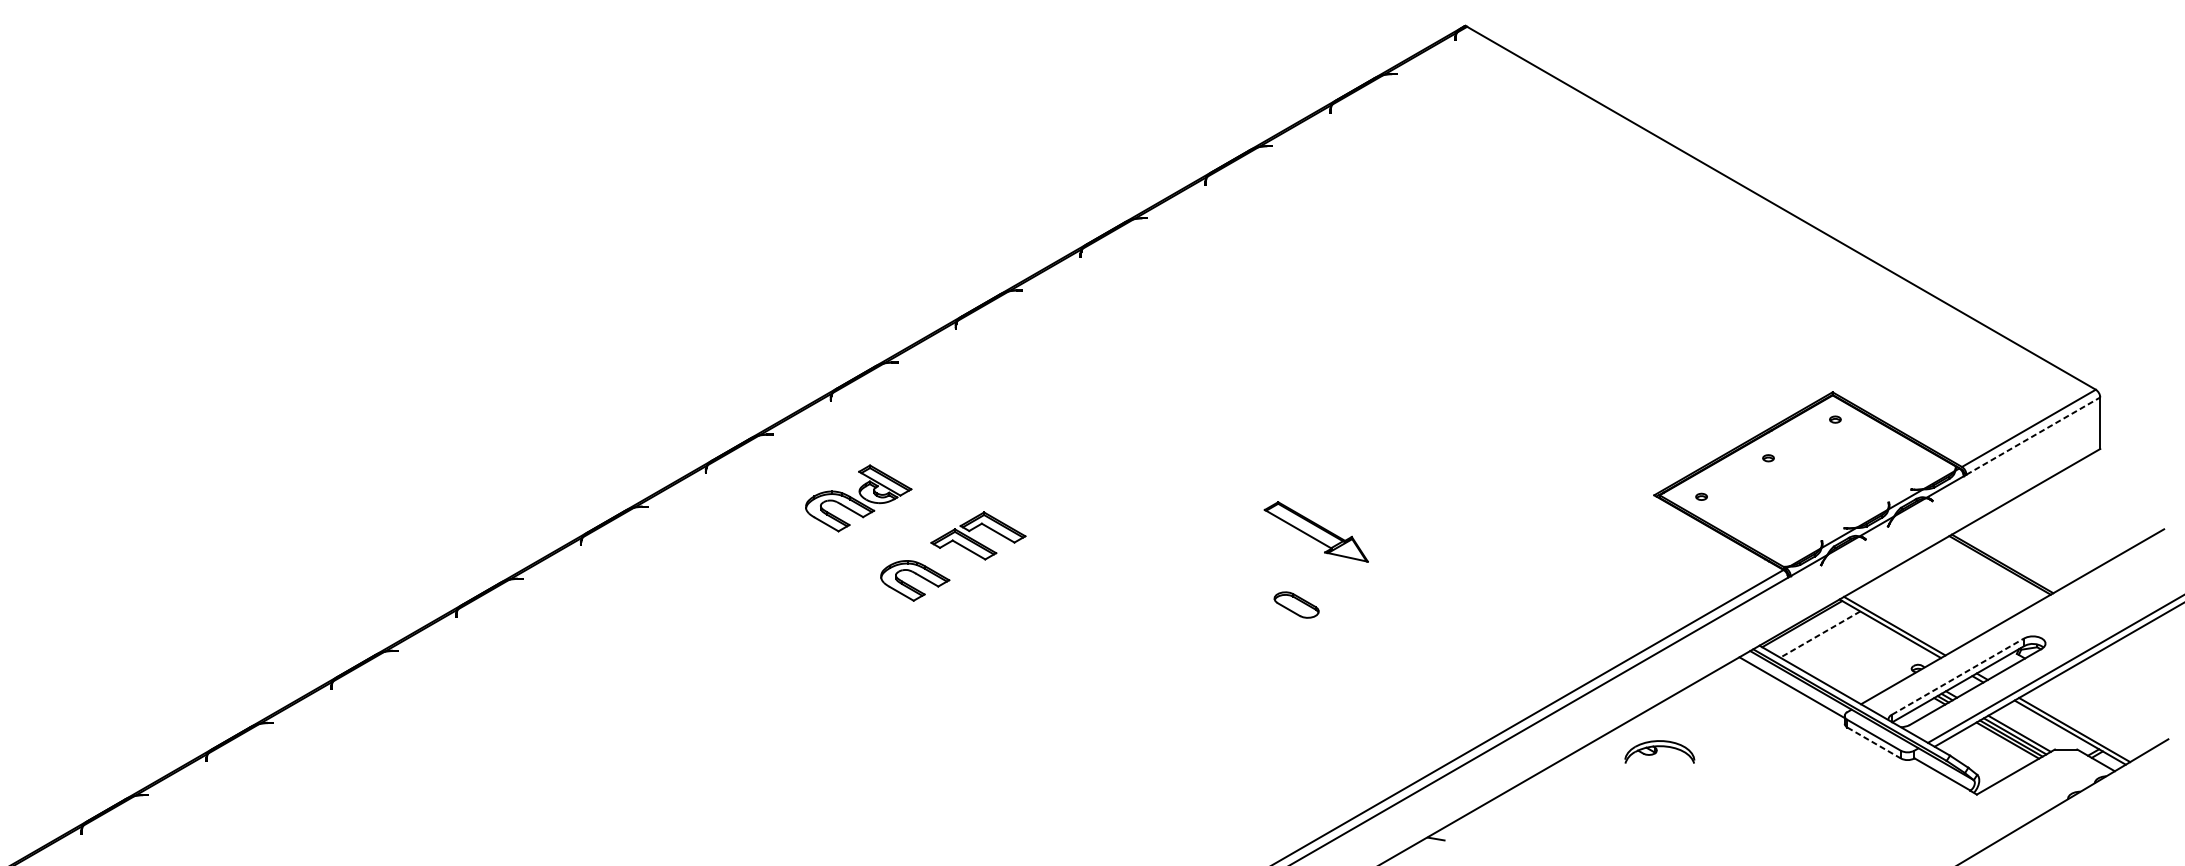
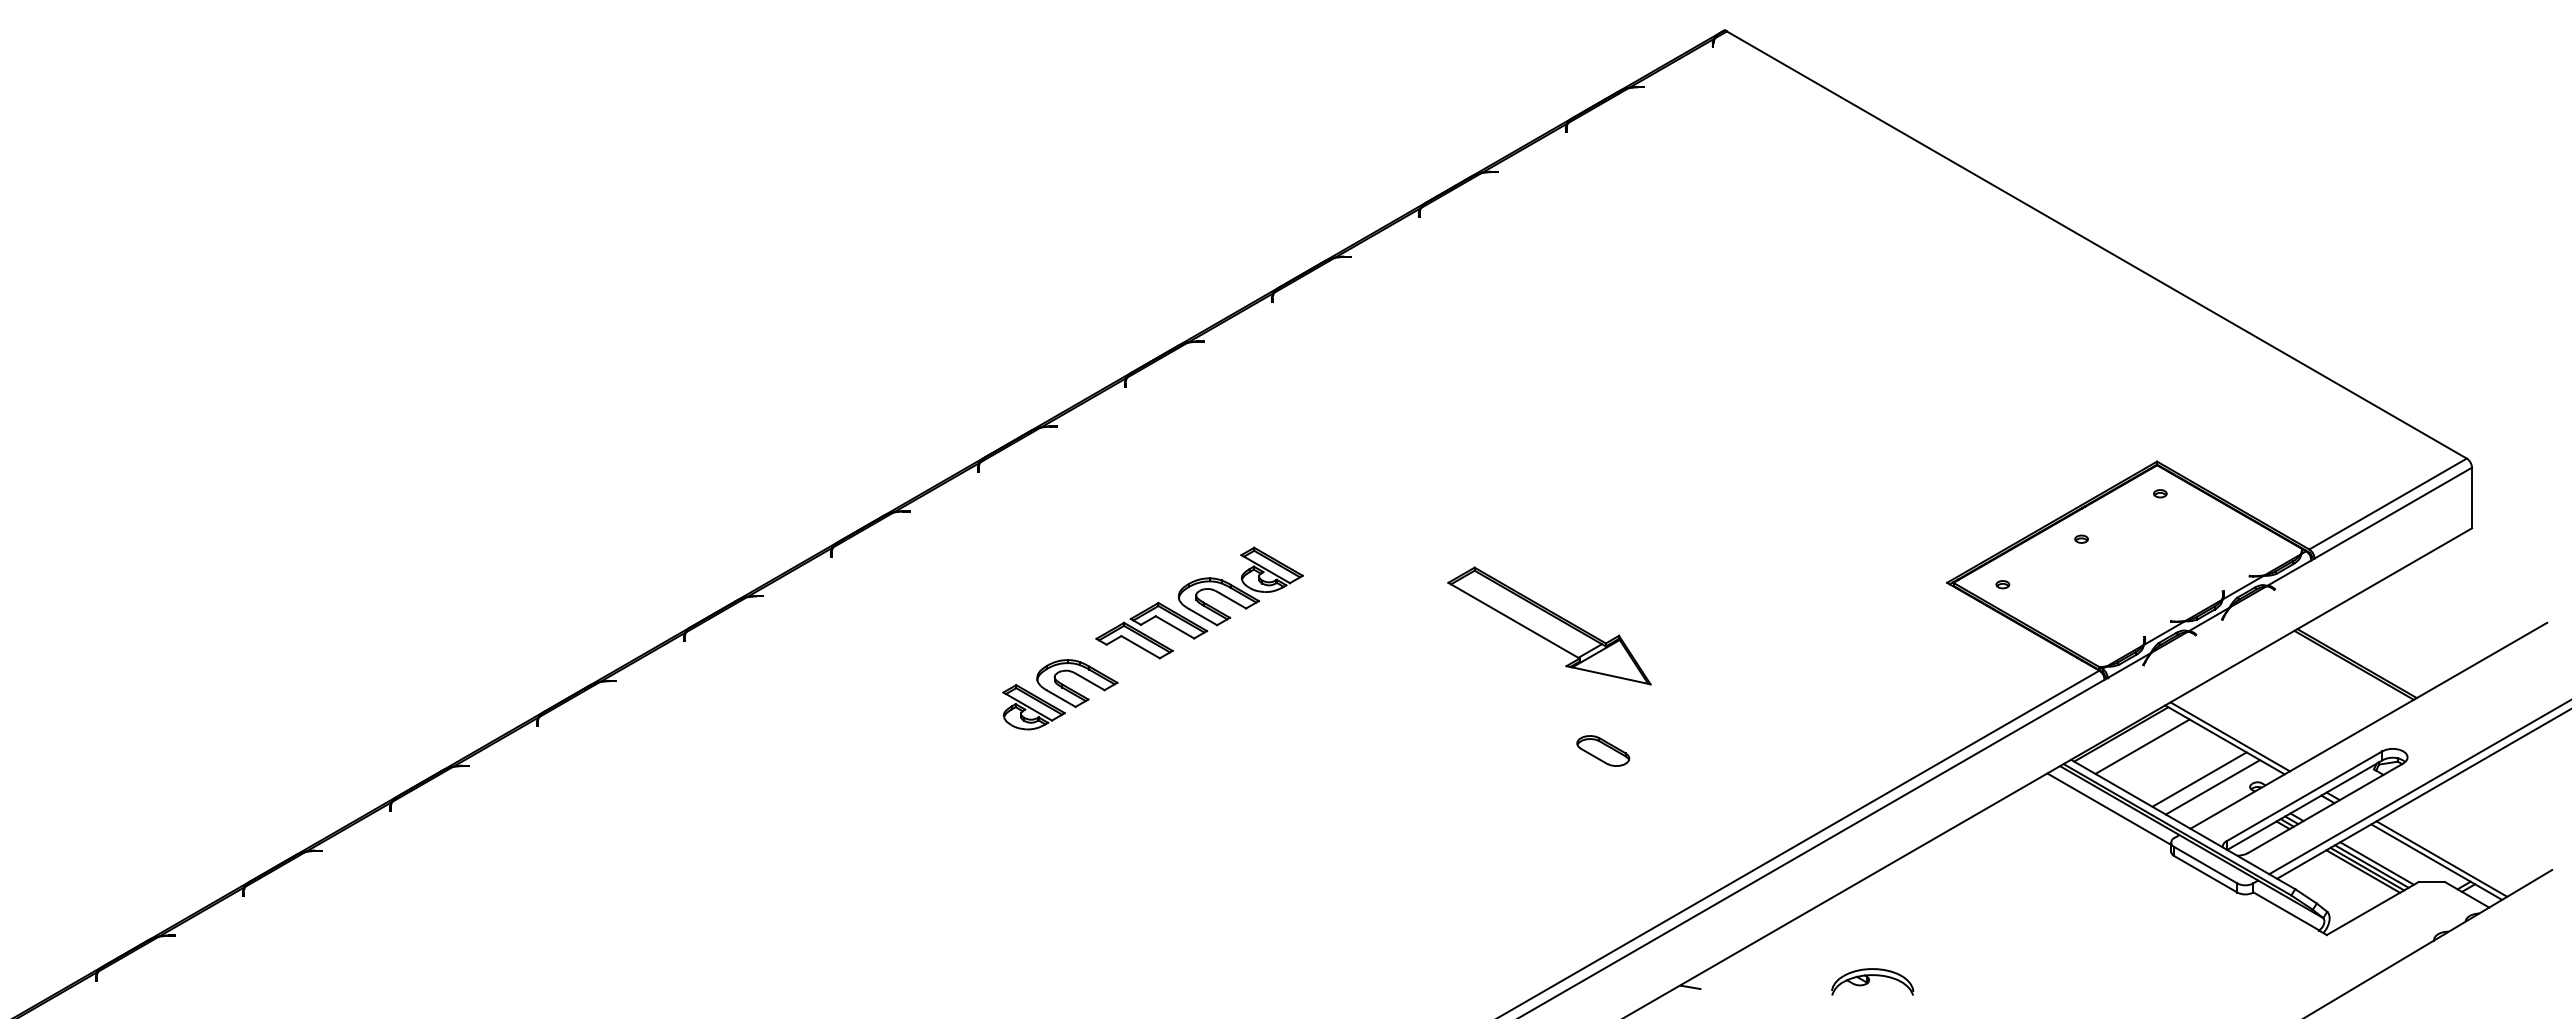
line: (2033, 436) -> (2393, 513), dashed -> solid
part: (858, 498) -> (1240, 586), moved
part: (1316, 531) -> (1549, 625), size x1.67
part: (877, 601) -> (1033, 707), added
part: (1296, 604) -> (1603, 750), moved
line: (1820, 634) -> (2142, 746), dashed -> solid
line: (1868, 662) -> (2199, 779), added
line: (1879, 669) -> (2212, 787), added
line: (1957, 676) -> (2304, 796), dashed -> solid
line: (1874, 743) -> (2206, 874), dashed -> solid
part: (1659, 751) -> (1872, 981), moved

